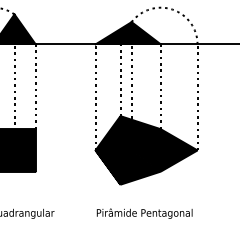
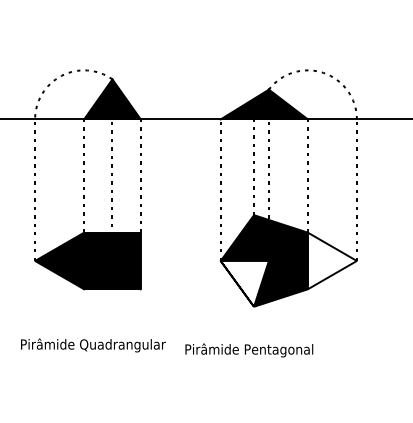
fill: (178, 150) -> (331, 260), removed
fill: (113, 167) -> (244, 283), removed
text: (144, 213) -> (249, 350), moved

